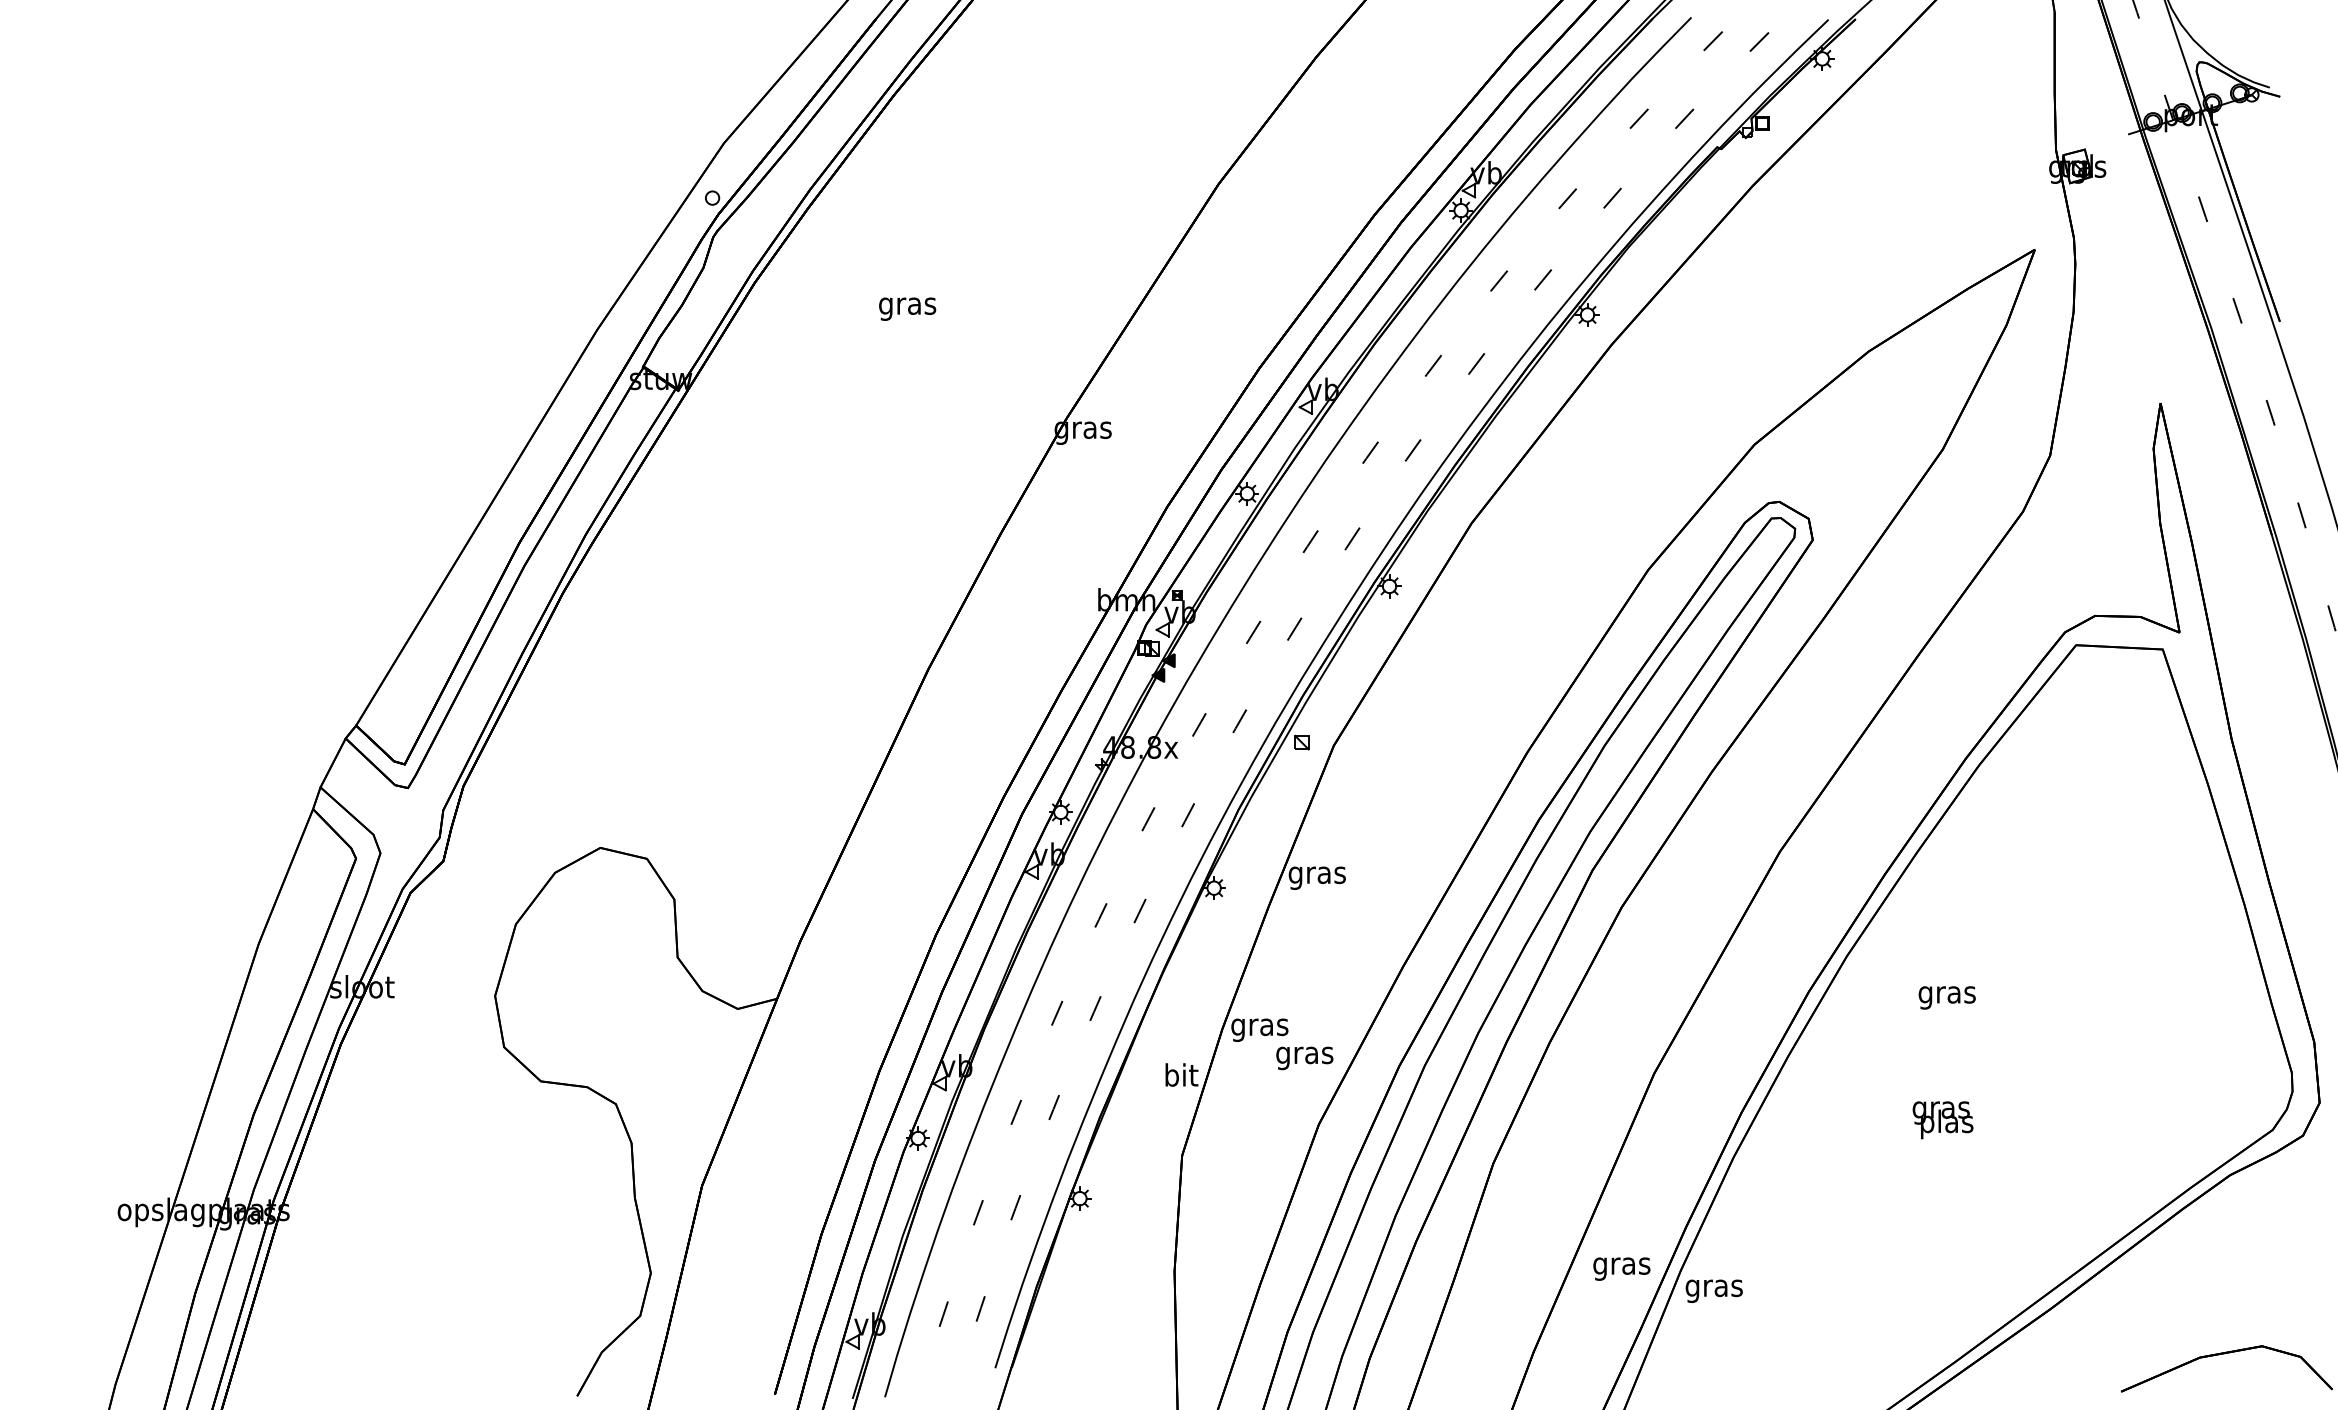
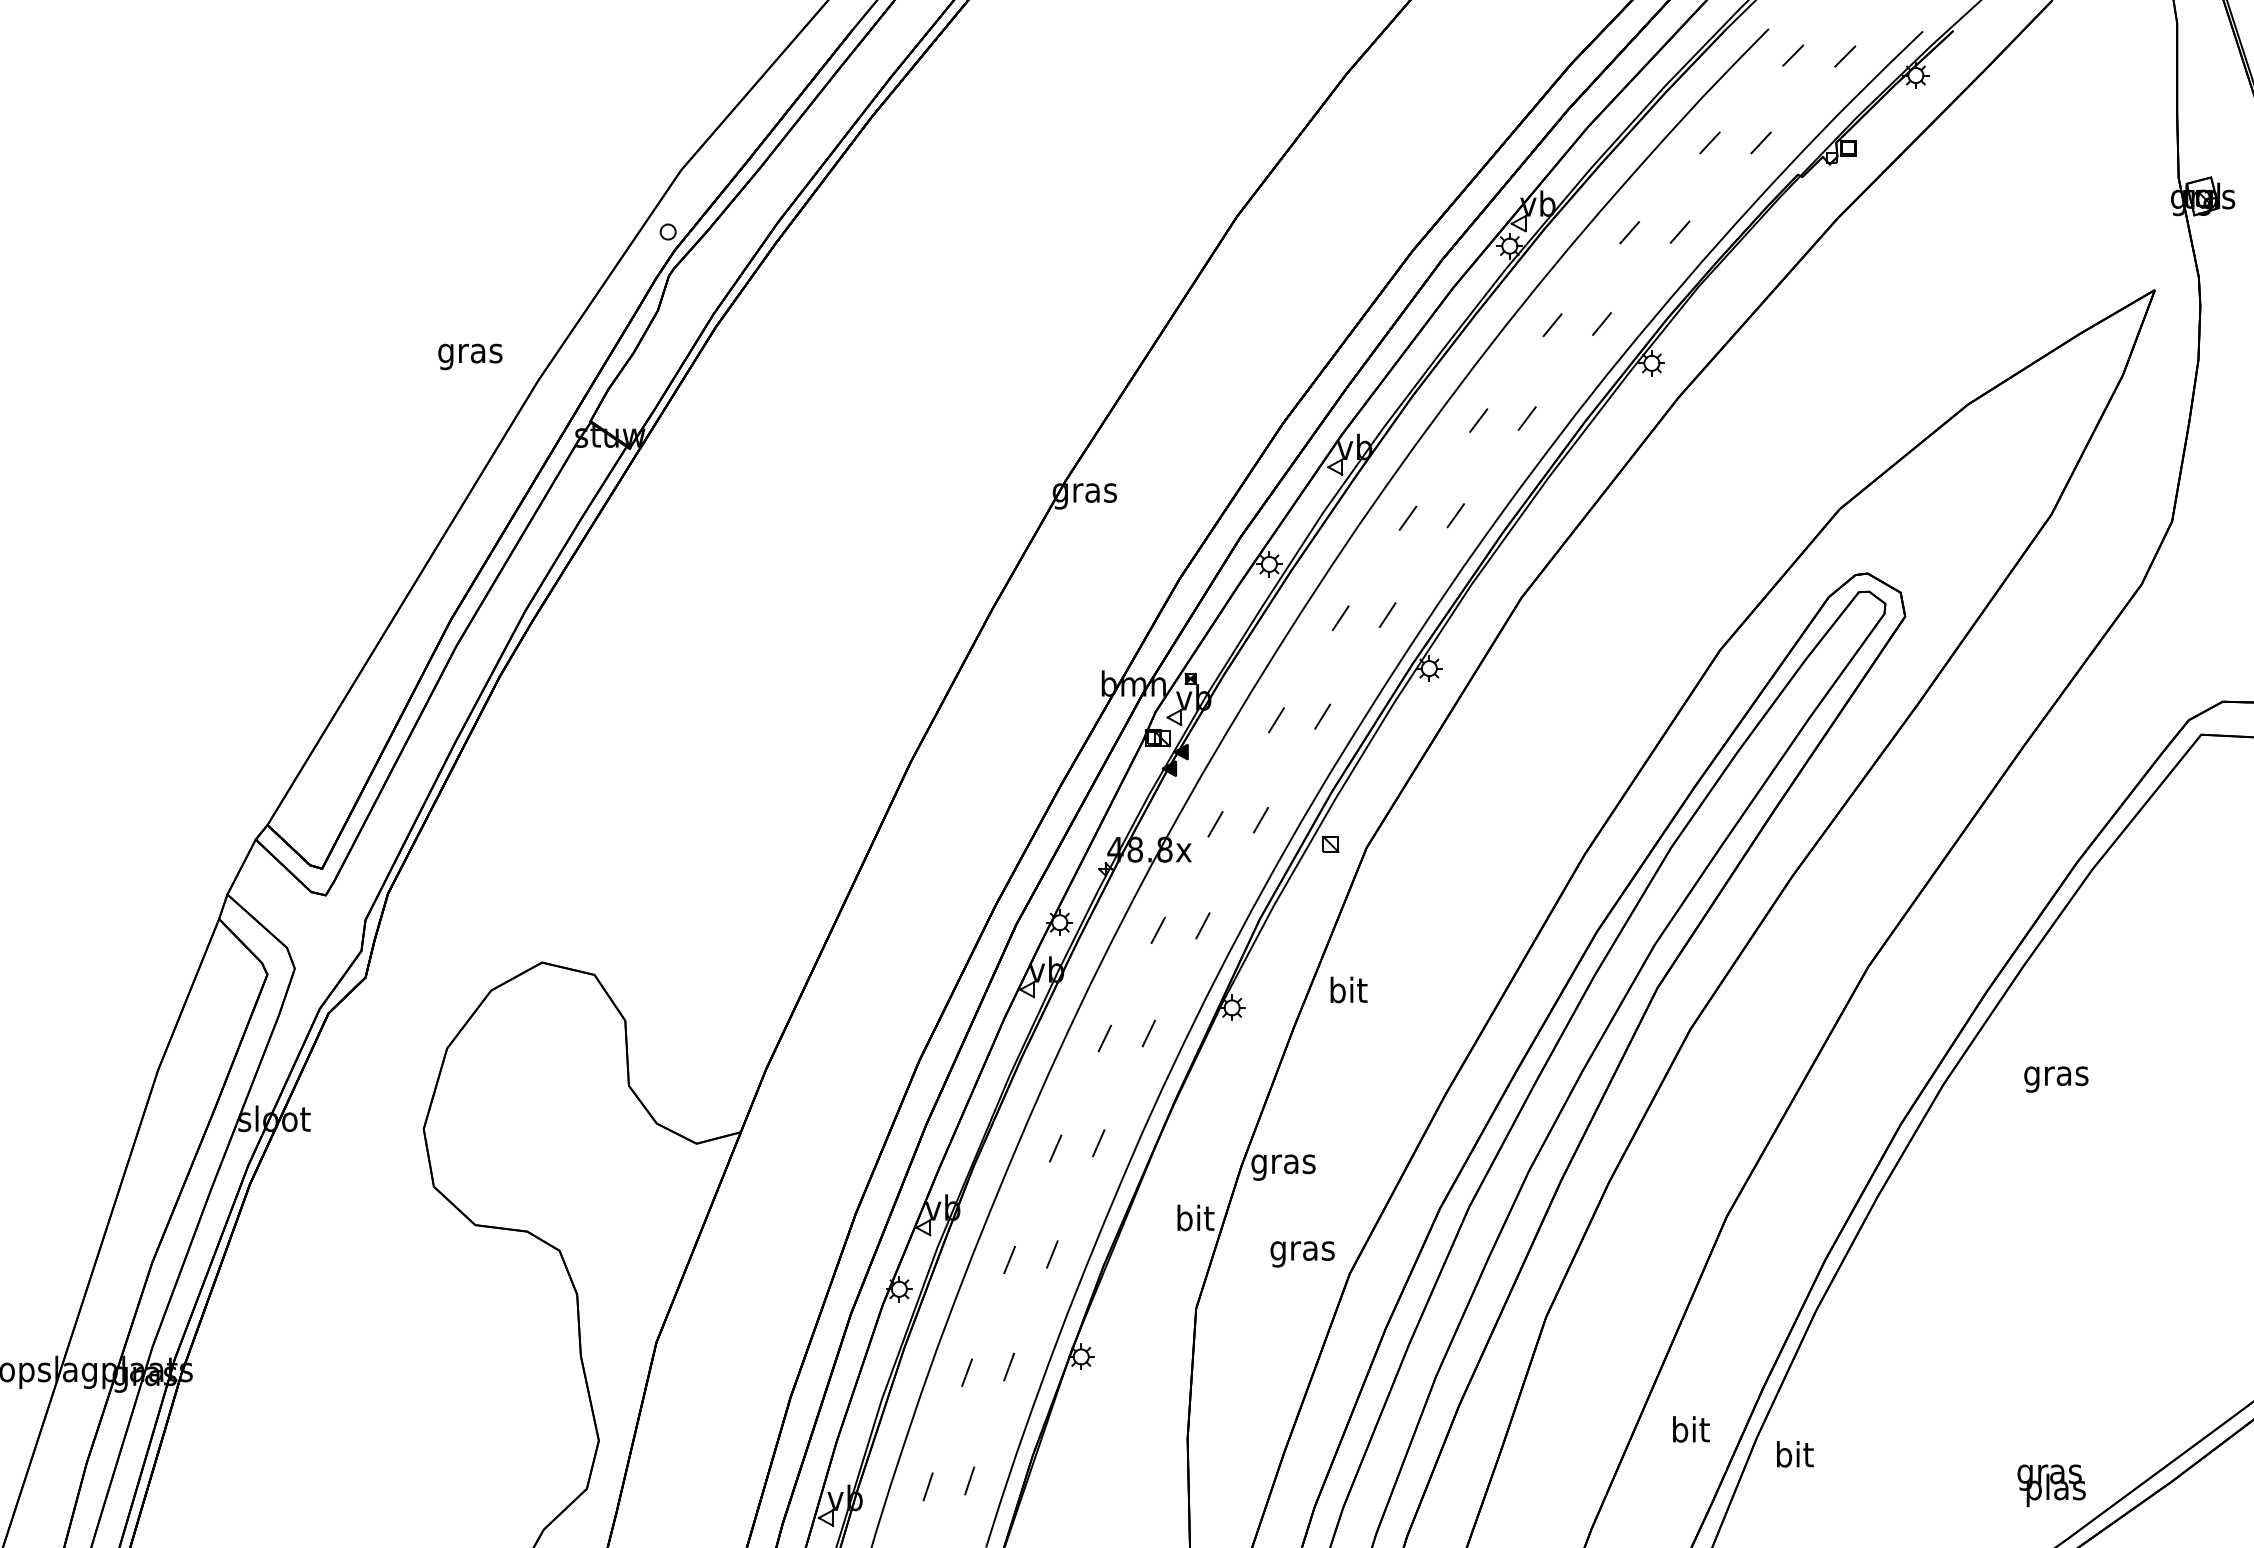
text: (907, 308) -> (470, 356), moved
text: (1316, 874) -> (1347, 992), gras -> bit
text: (1946, 997) -> (2055, 1079), moved
text: (1304, 1058) -> (1302, 1254), moved
text: (1942, 1120) -> (2051, 1486), moved
text: (1621, 1265) -> (1690, 1432), gras -> bit
text: (1713, 1288) -> (1793, 1457), gras -> bit

